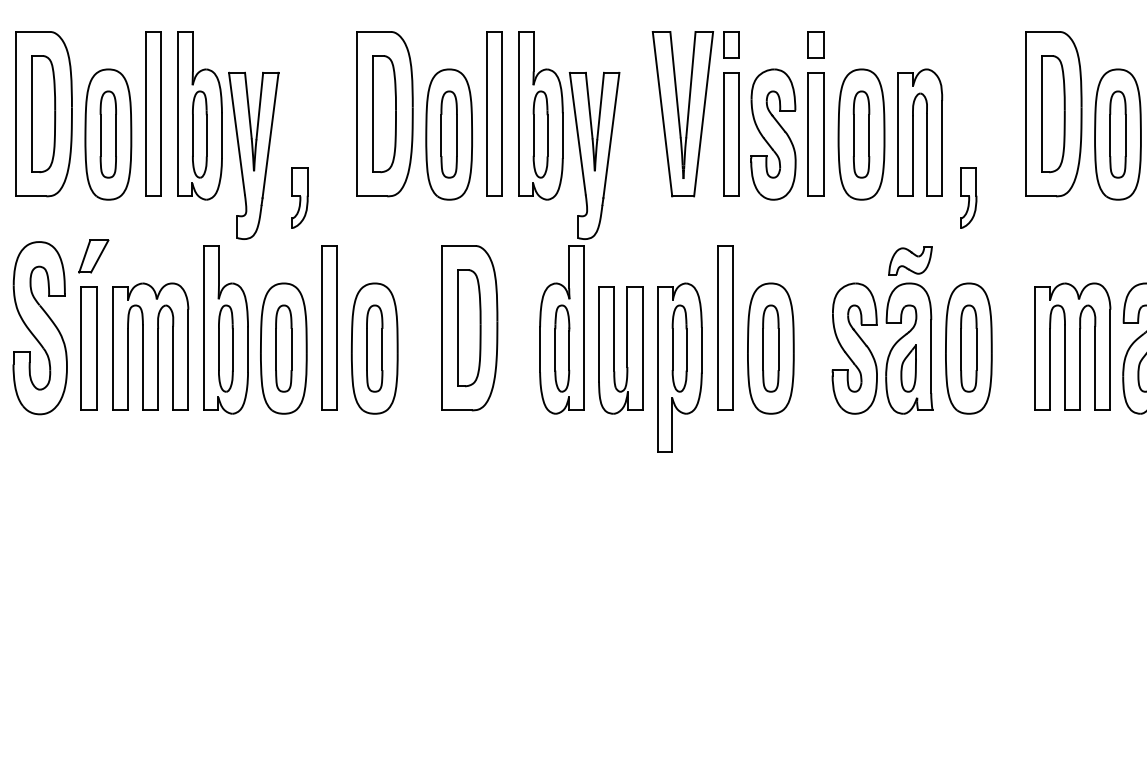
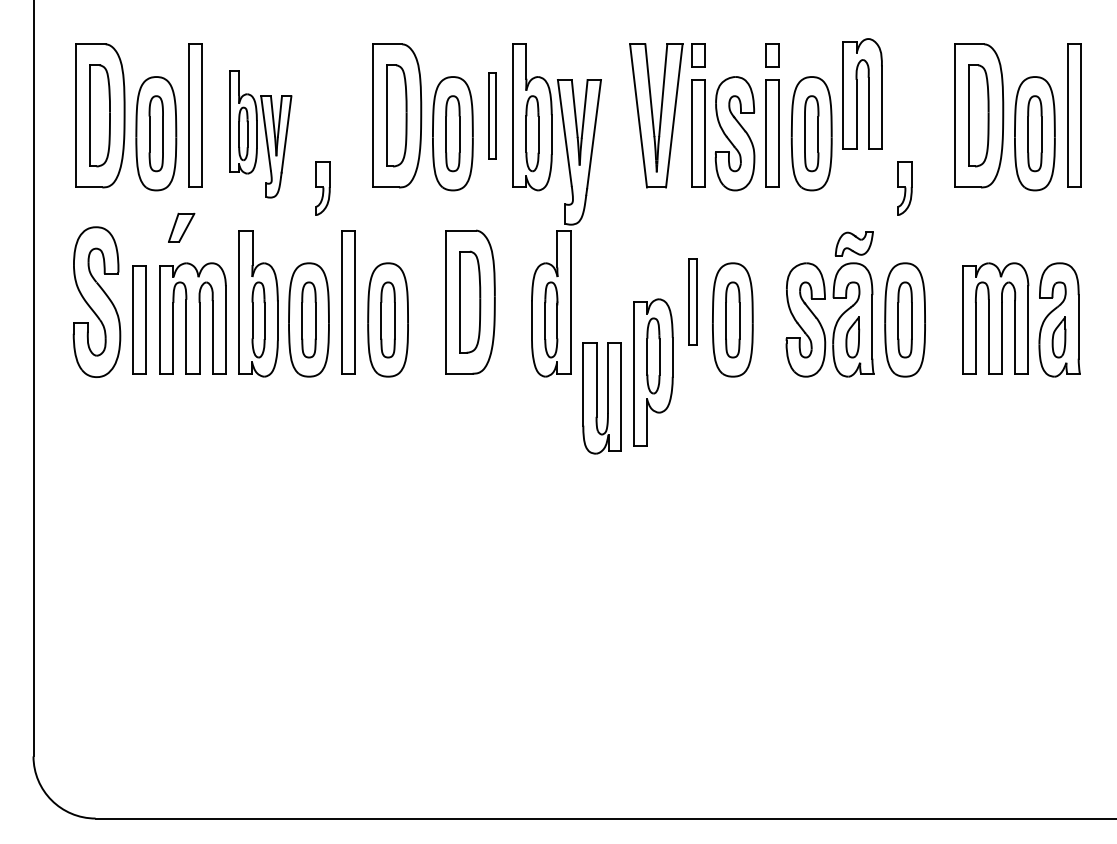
part: (494, 113) -> (492, 115), size x0.6
part: (919, 132) -> (862, 93), moved
part: (228, 135) -> (260, 134), size x0.7
part: (93, 256) -> (181, 227), moved
part: (725, 328) -> (693, 302), size x0.6
part: (619, 350) -> (601, 398), moved
part: (679, 367) -> (653, 372), moved

